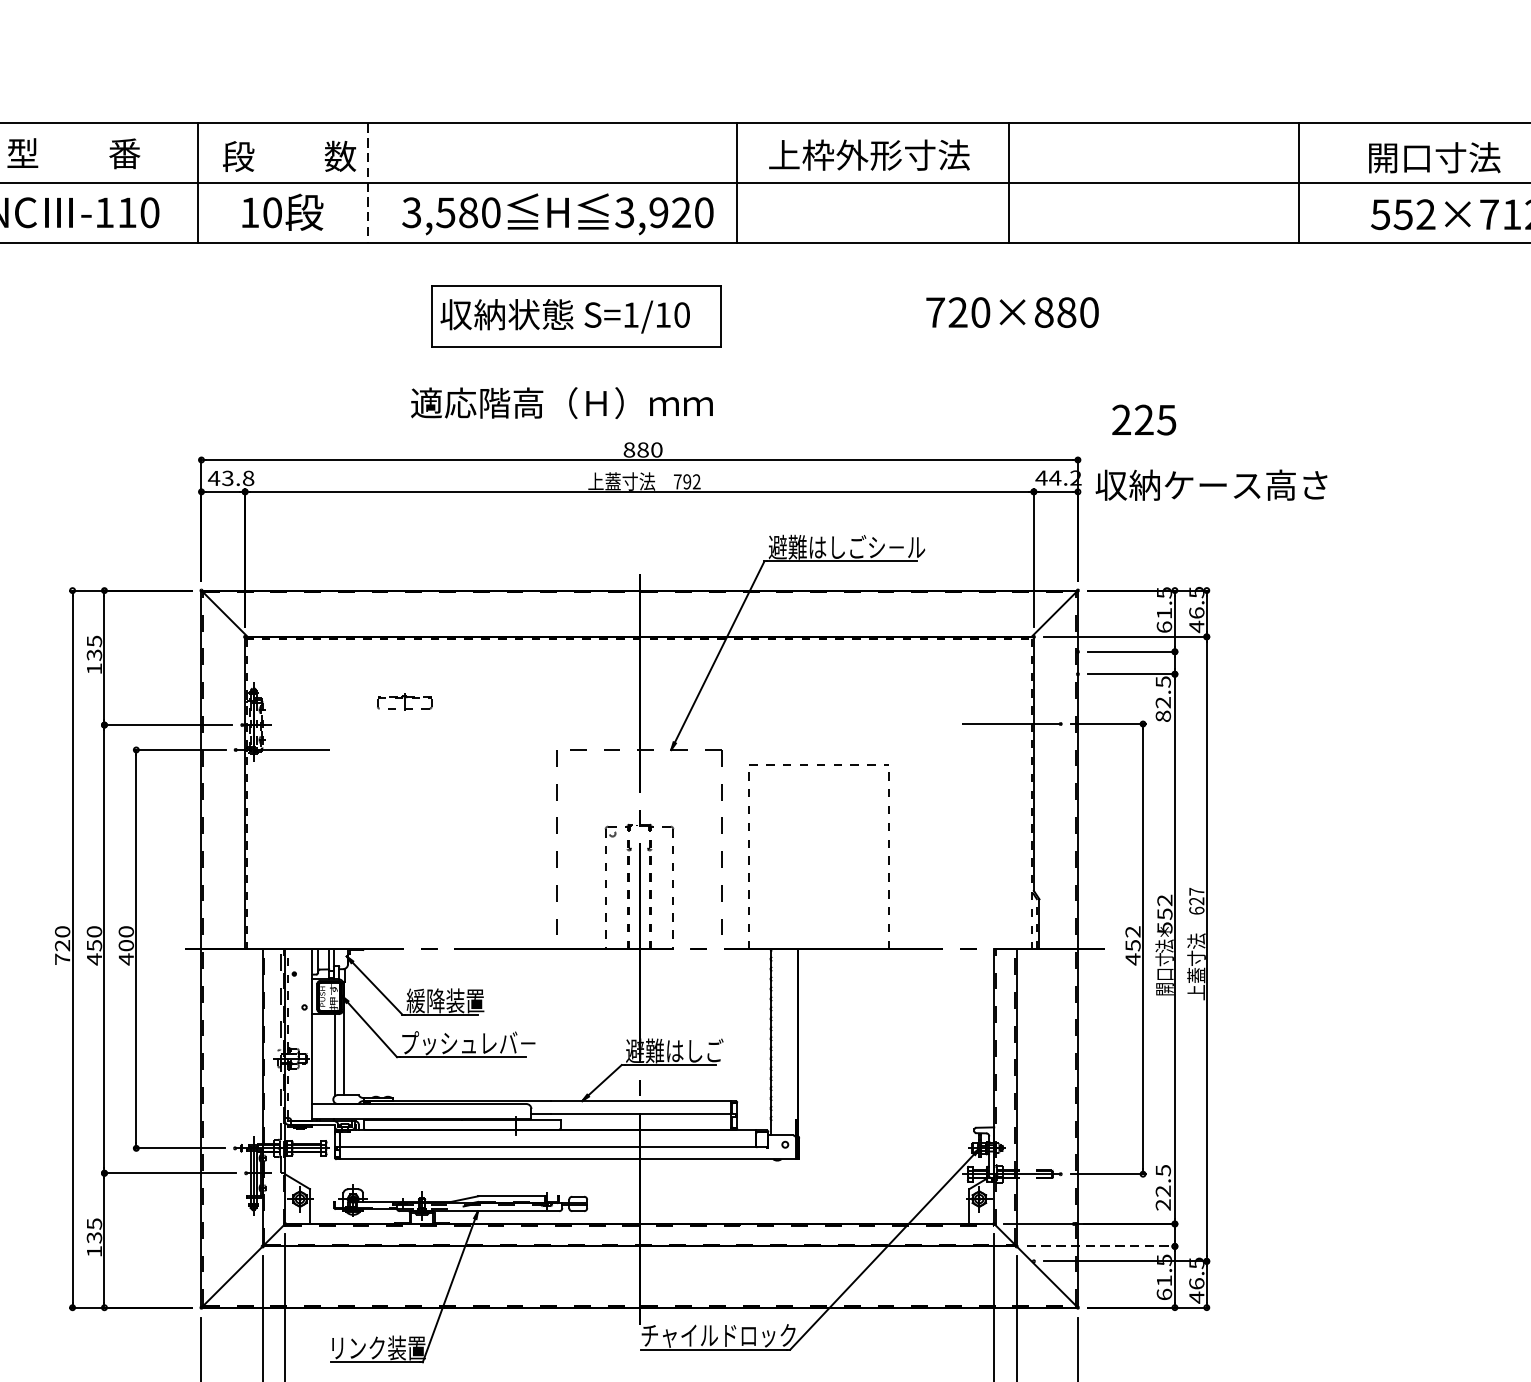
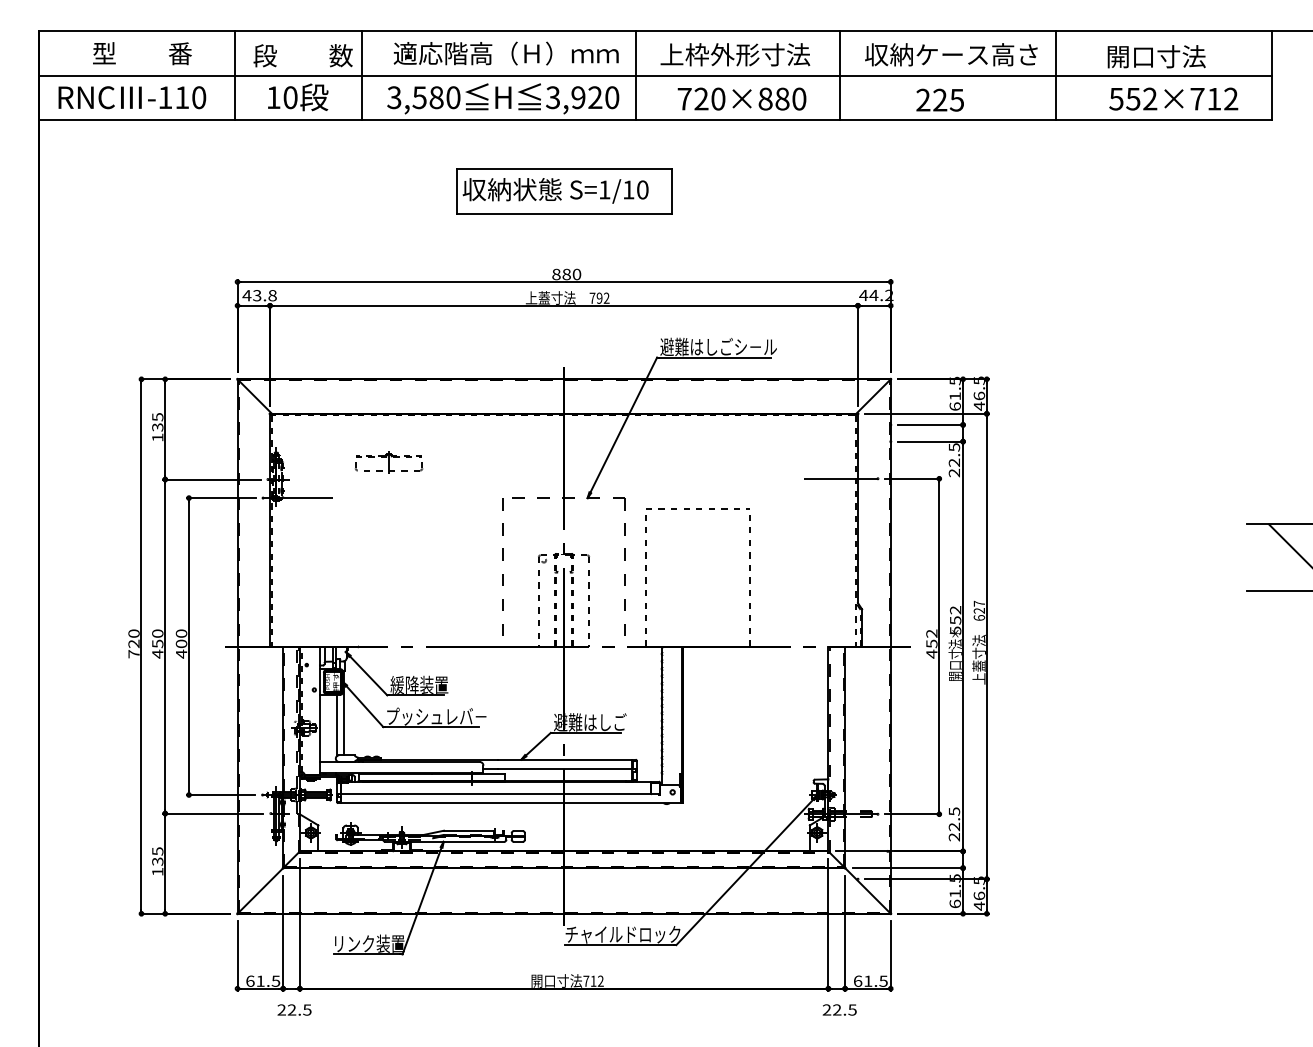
line: (367, 182) -> (361, 75), dashed -> solid
text: (1011, 311) -> (741, 98), moved
part: (577, 317) -> (564, 191), moved
text: (560, 403) -> (505, 53), moved
text: (1143, 419) -> (939, 99), moved
text: (1211, 484) -> (951, 54), moved
part: (404, 702) -> (388, 462), size x1.67
text: (1163, 715) -> (954, 472), 82.5 -> 22.5
line: (1103, 1246) -> (909, 868), dashed -> solid

